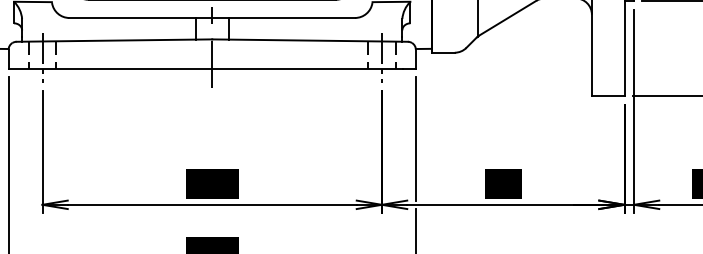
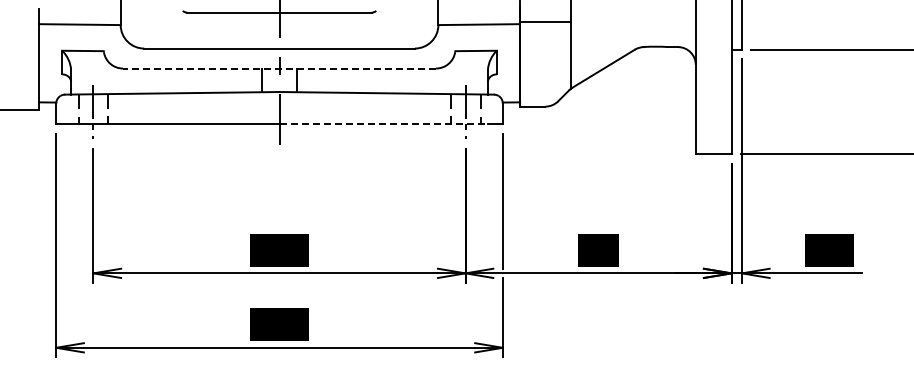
line: (212, 17) -> (279, 68), solid -> dashed
line: (307, 69) -> (384, 124), solid -> dashed

